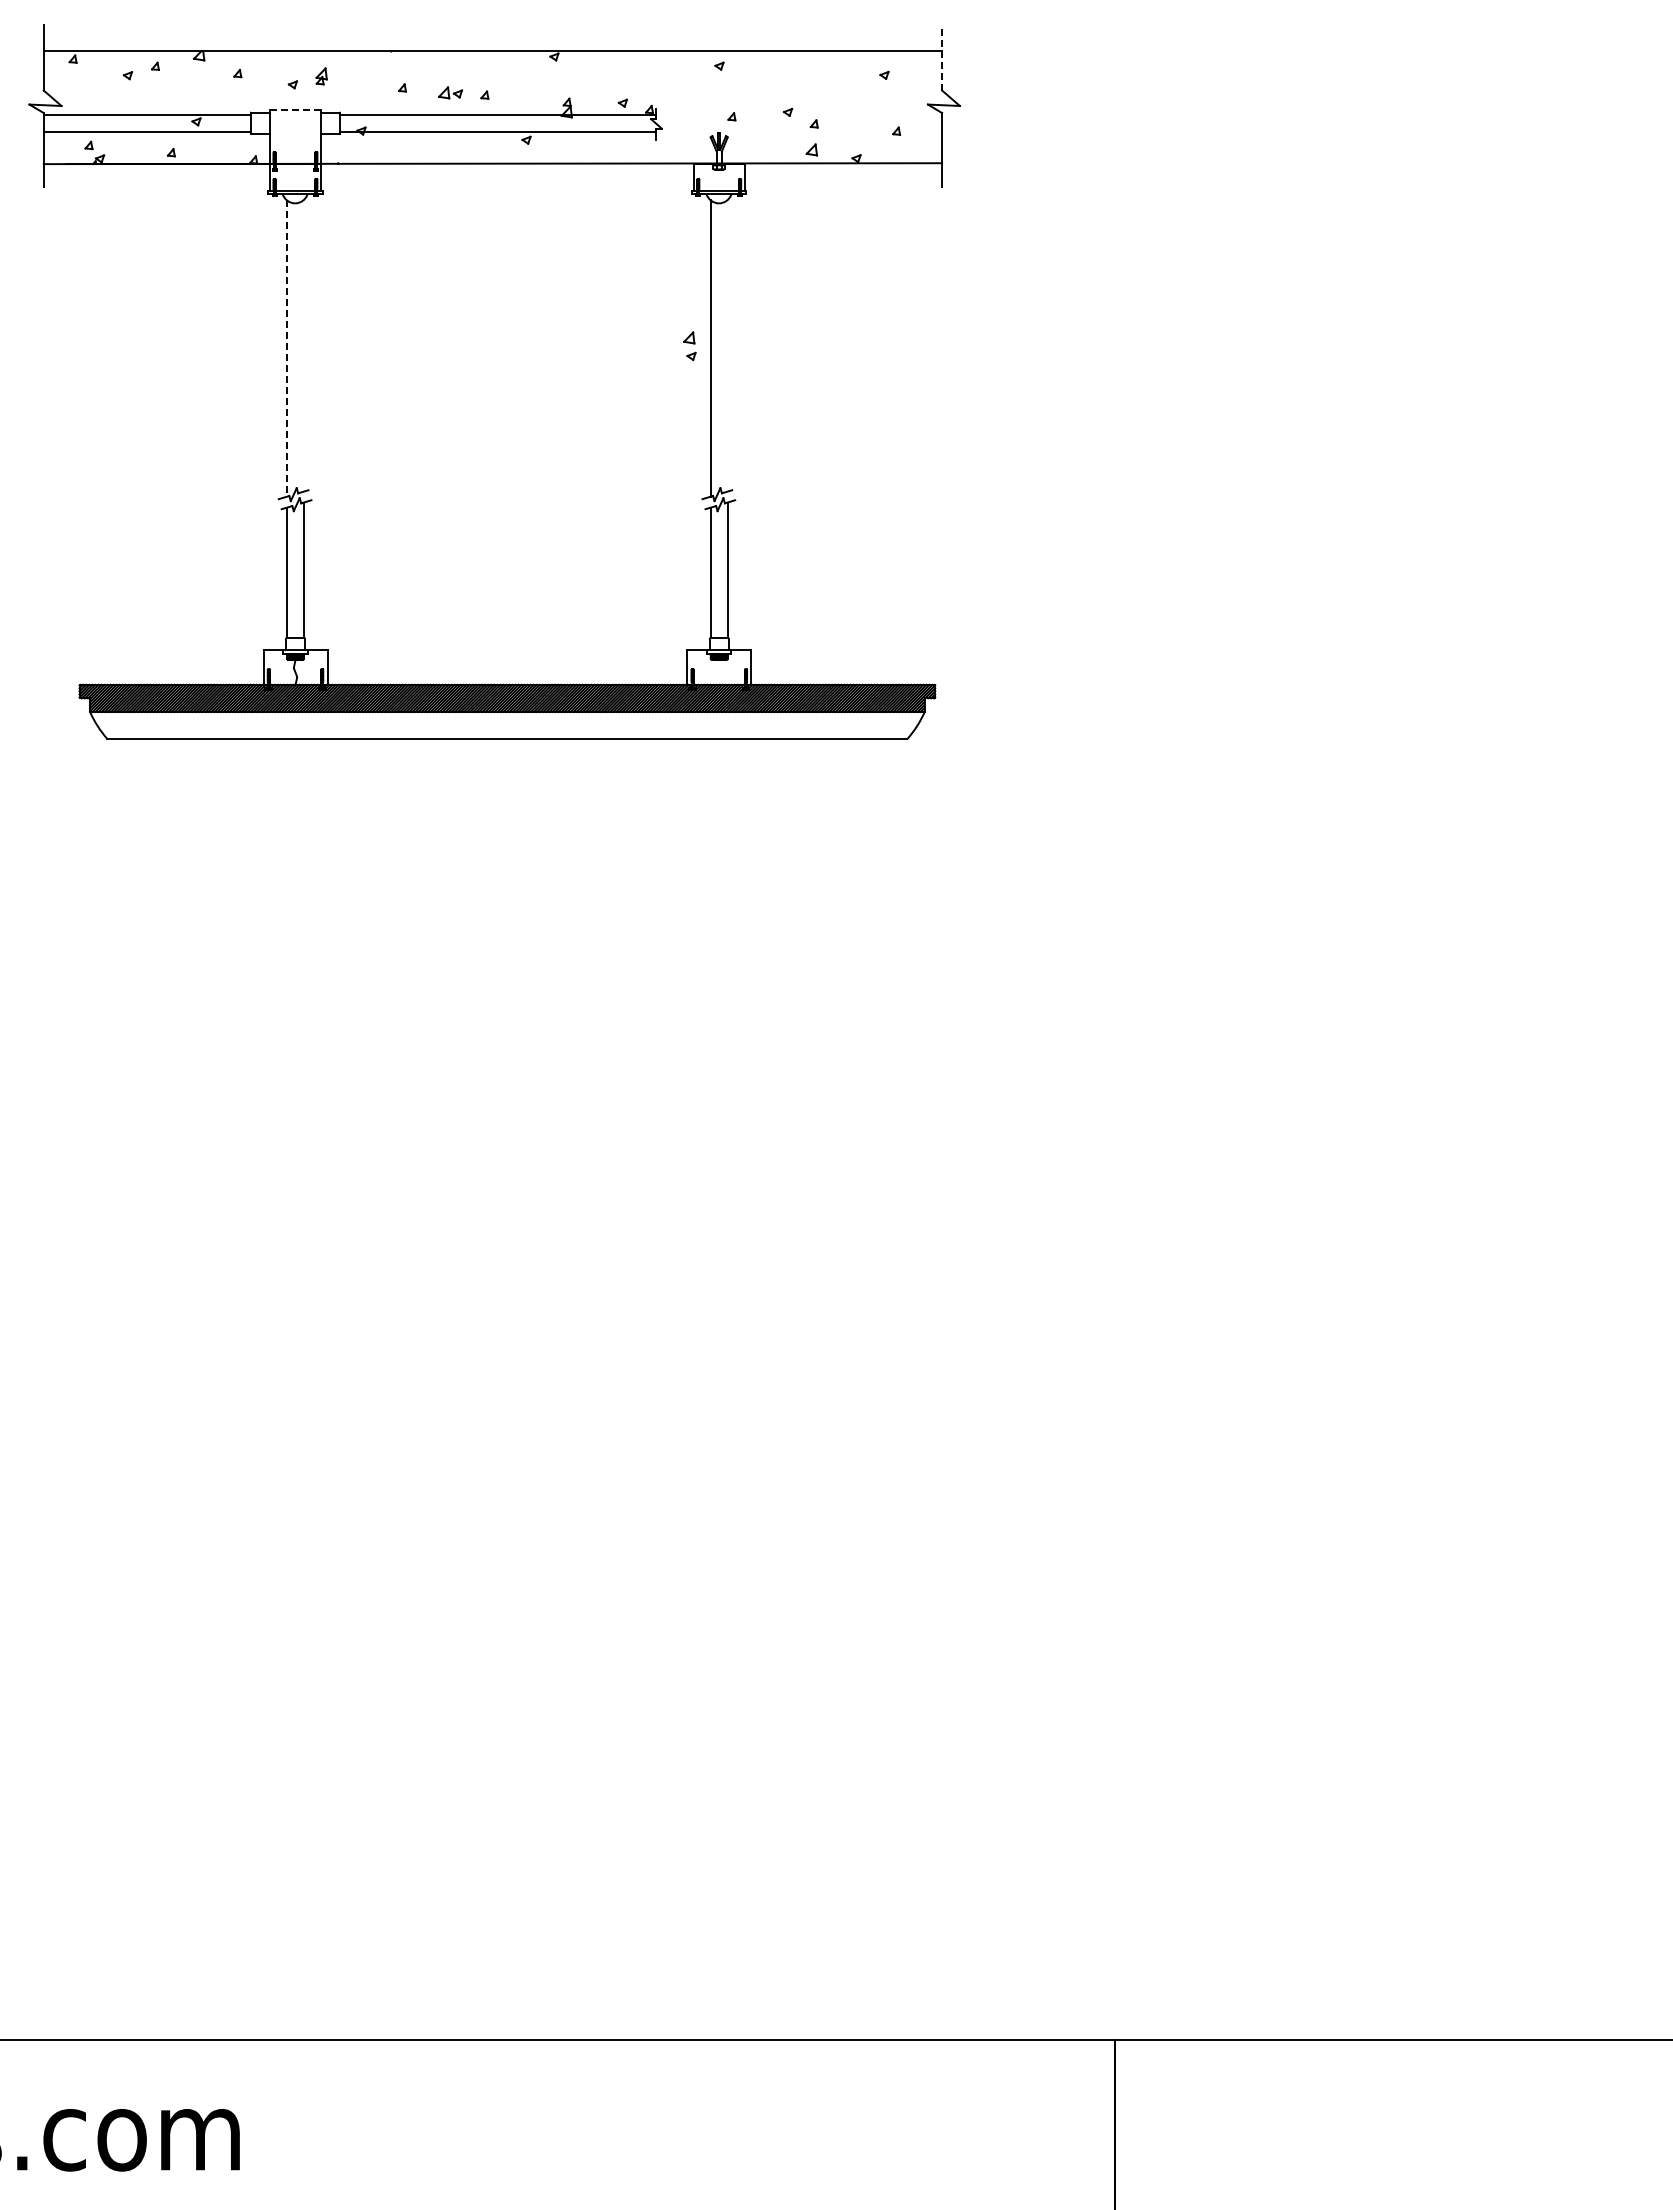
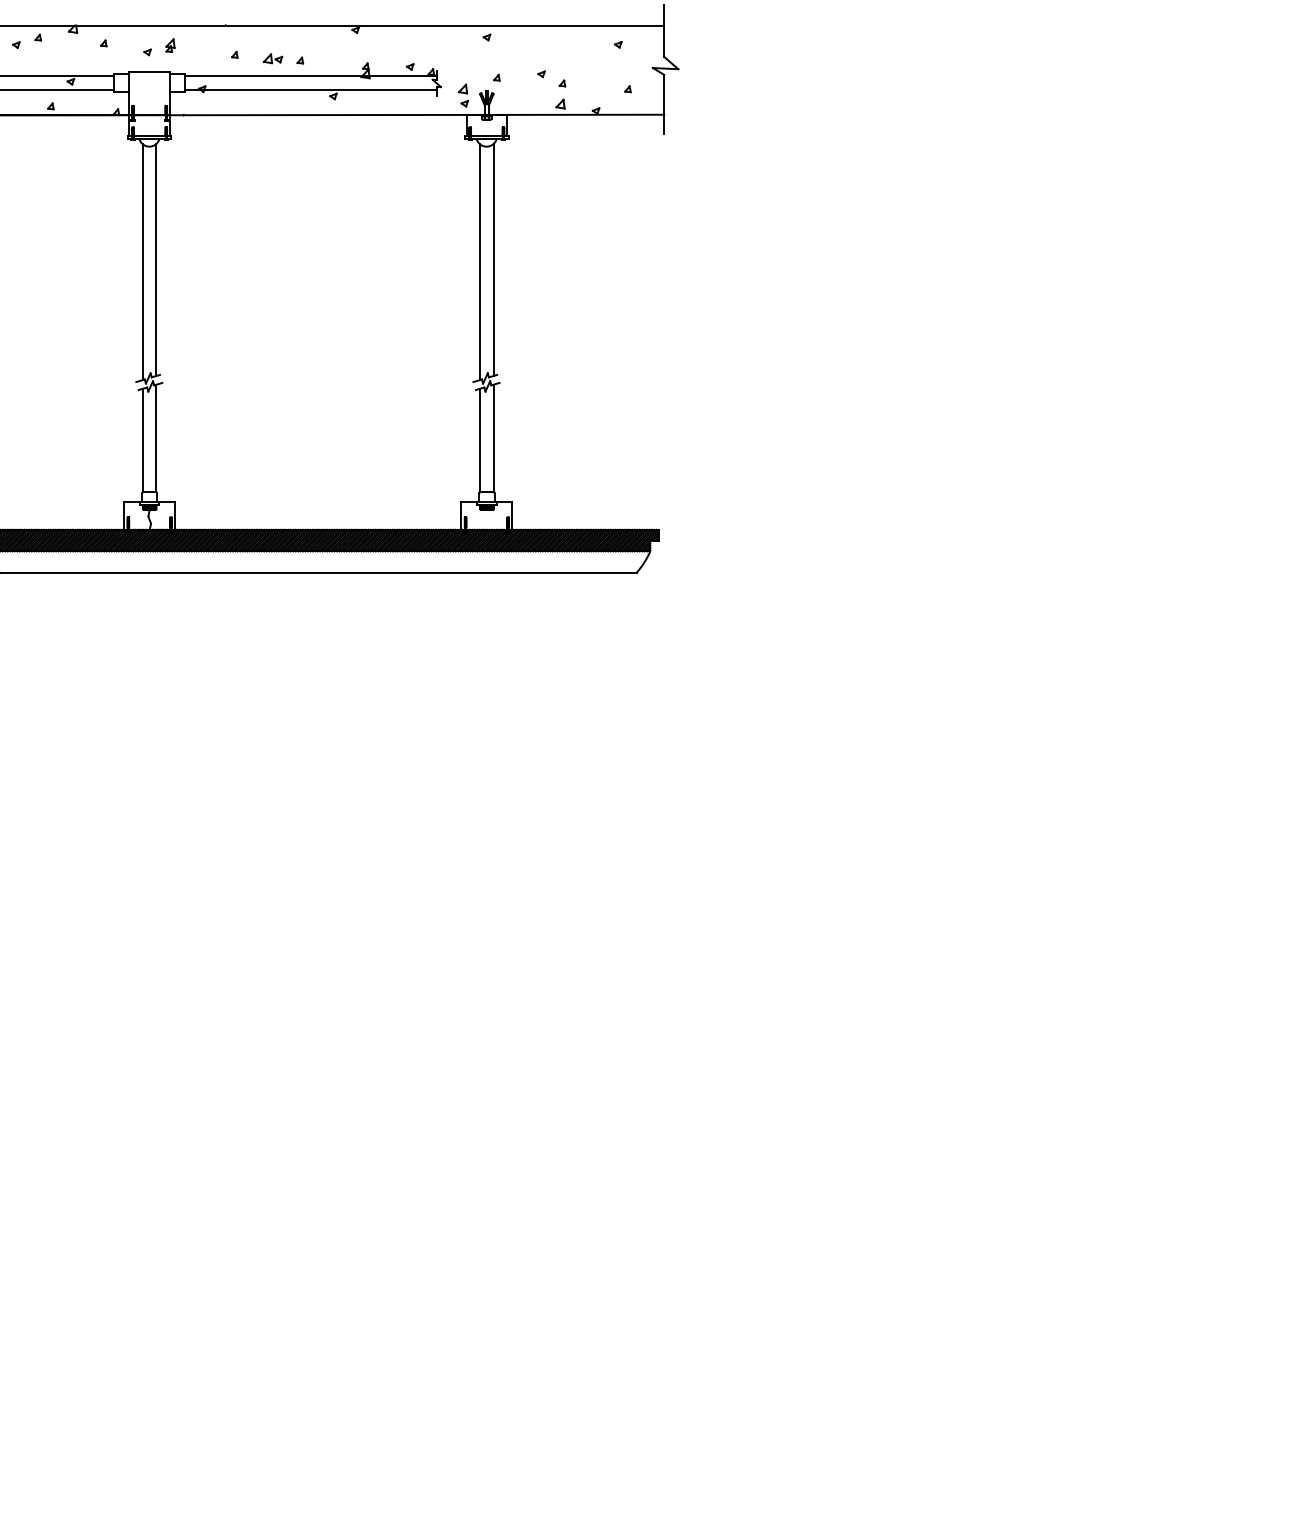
line: (942, 57) -> (664, 30), dashed -> solid
line: (295, 109) -> (149, 71), dashed -> solid
line: (303, 345) -> (156, 259), added
part: (689, 345) -> (463, 95), moved
line: (727, 345) -> (493, 259), added
line: (287, 349) -> (143, 262), dashed -> solid

